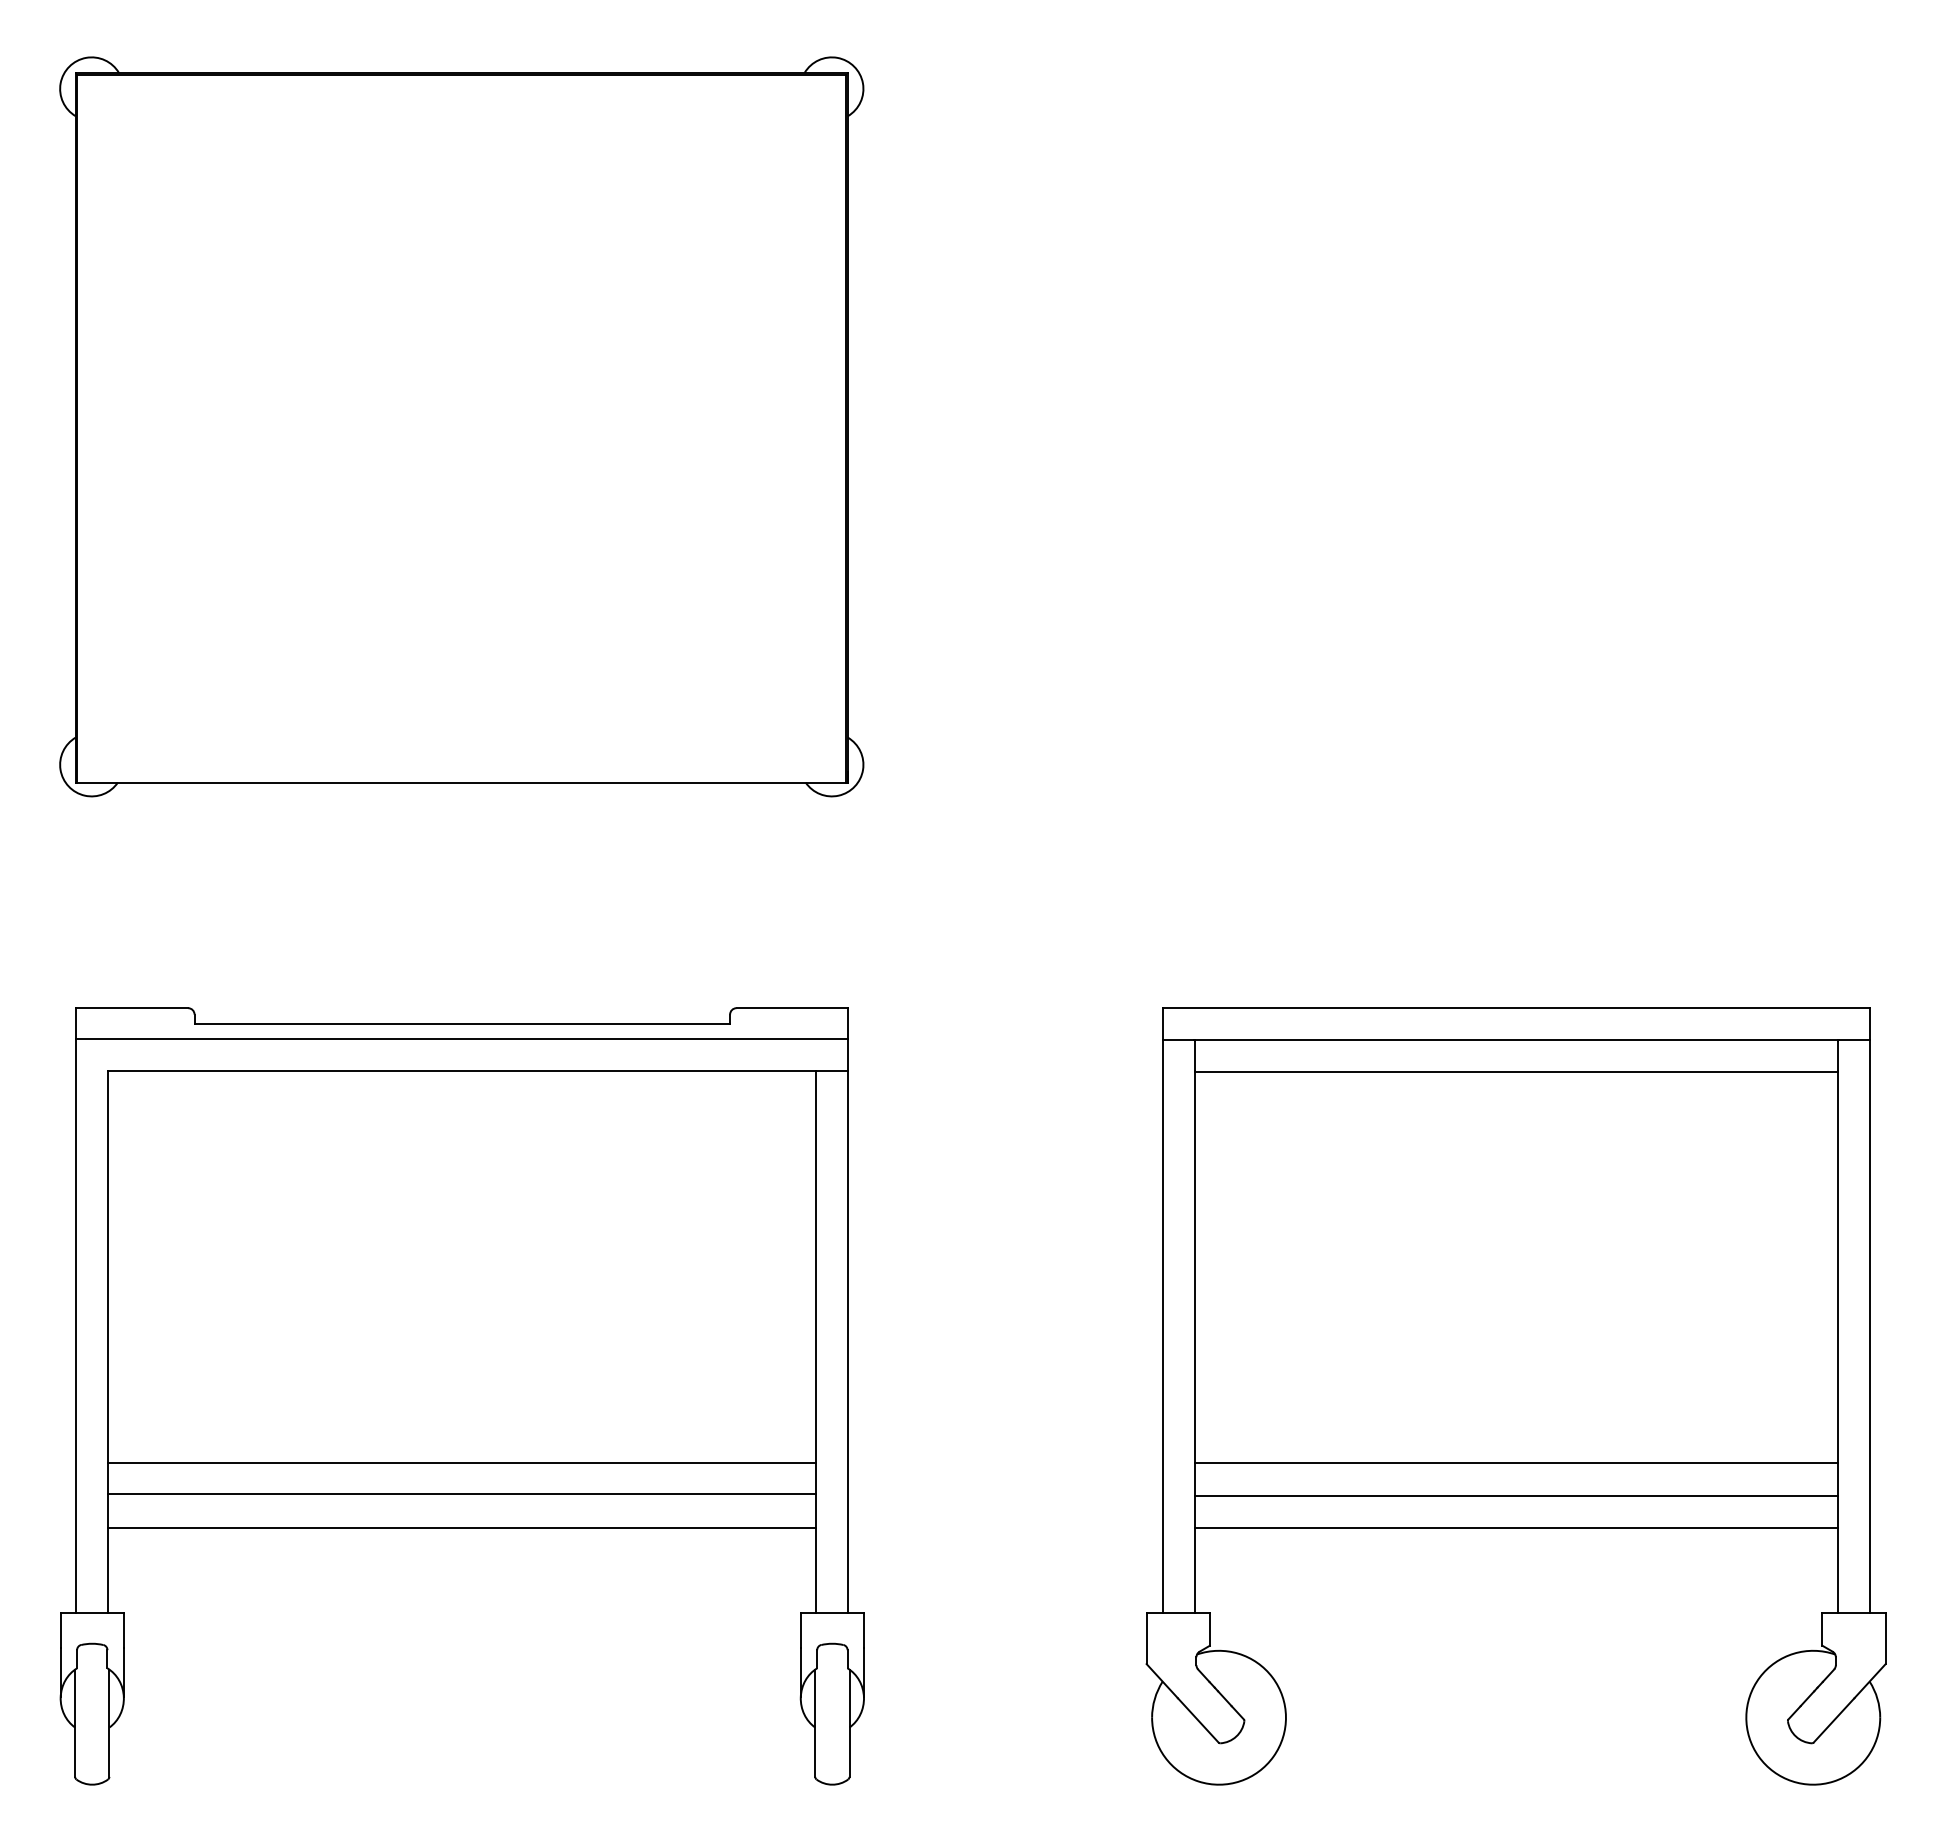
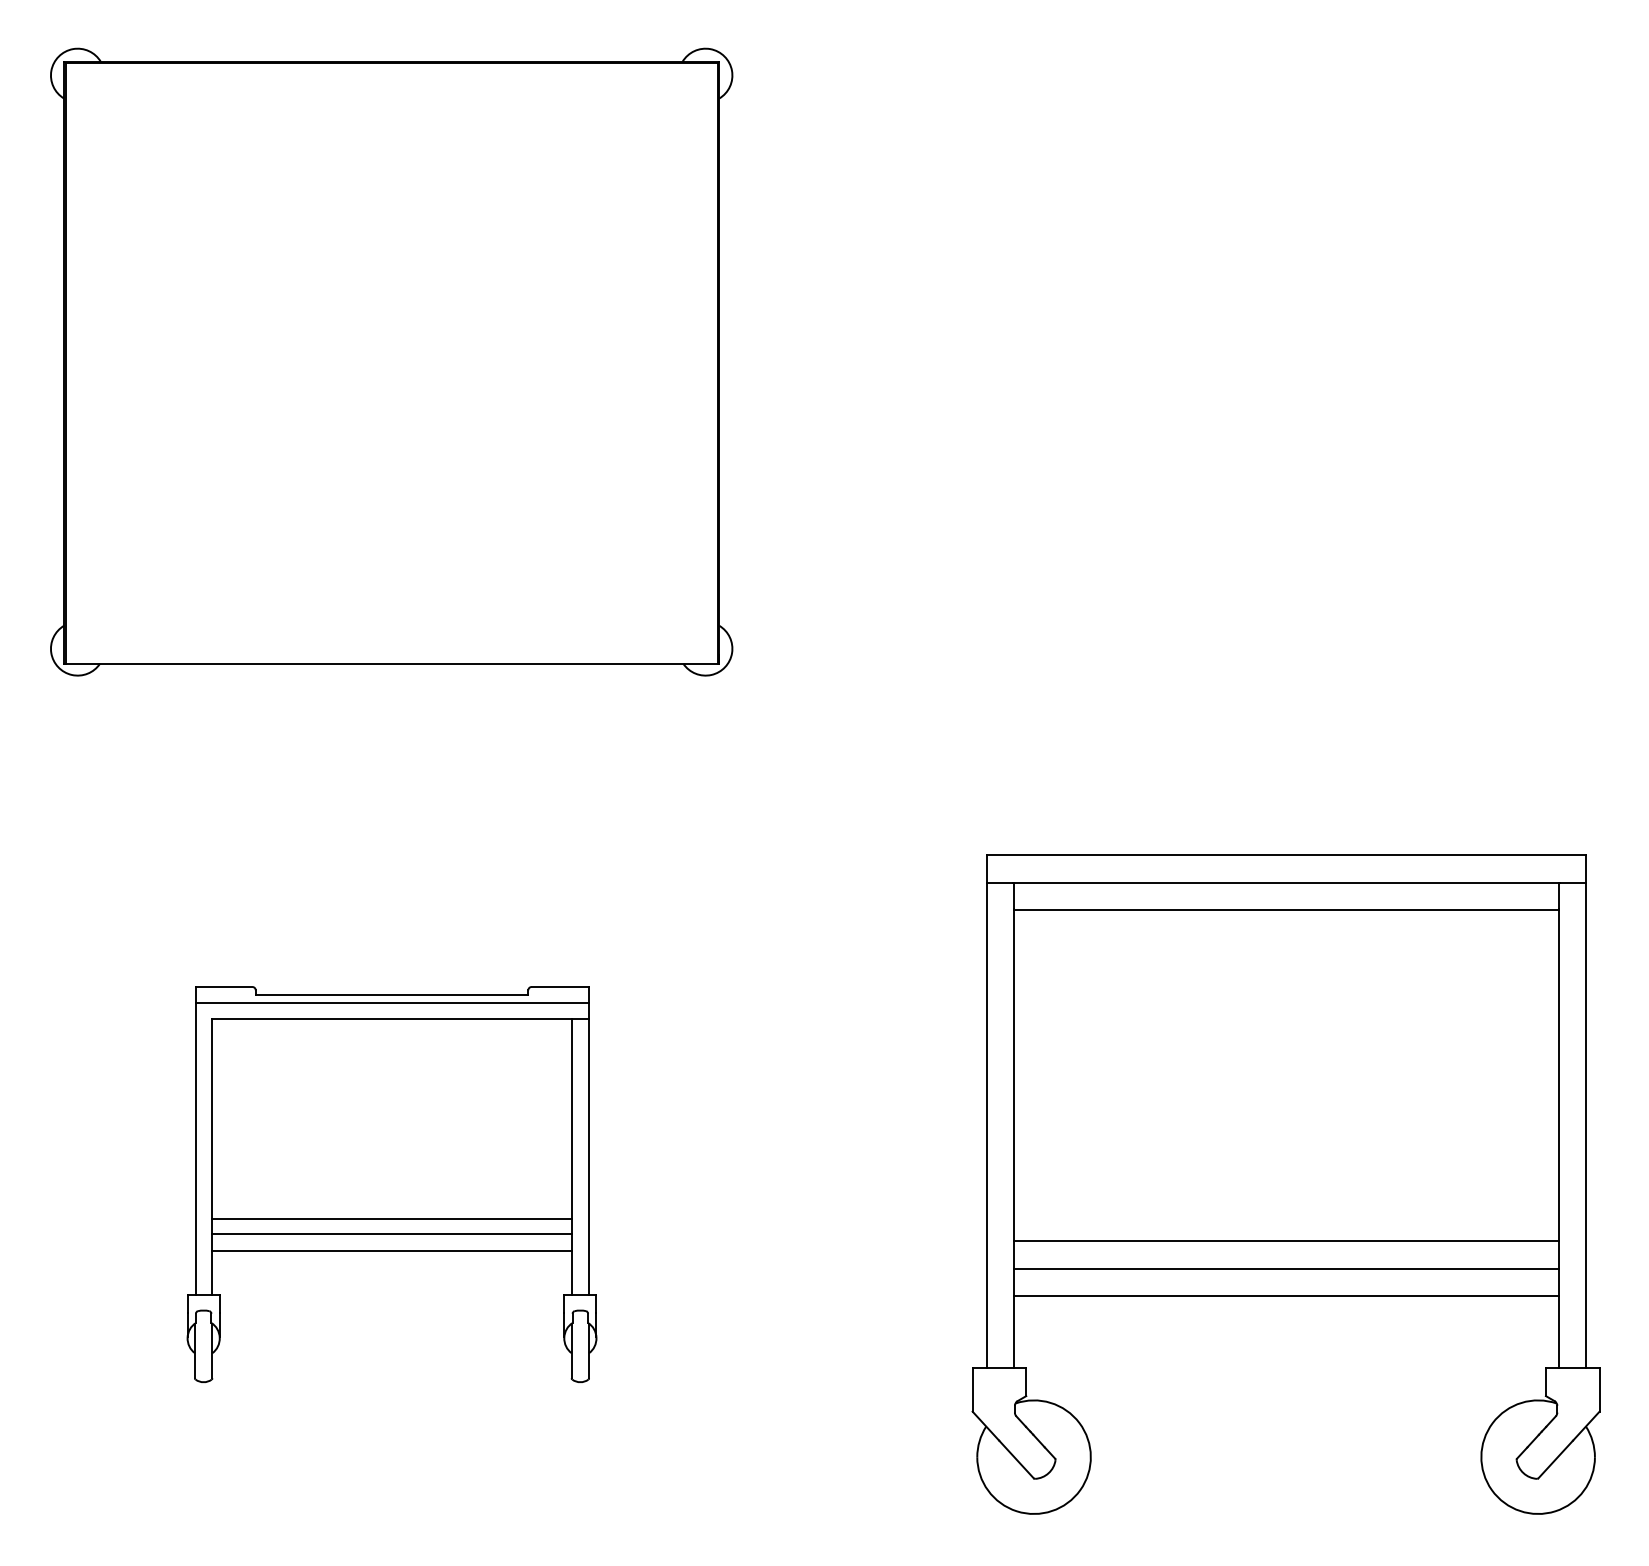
part: (461, 1396) -> (391, 1184), size x0.6

